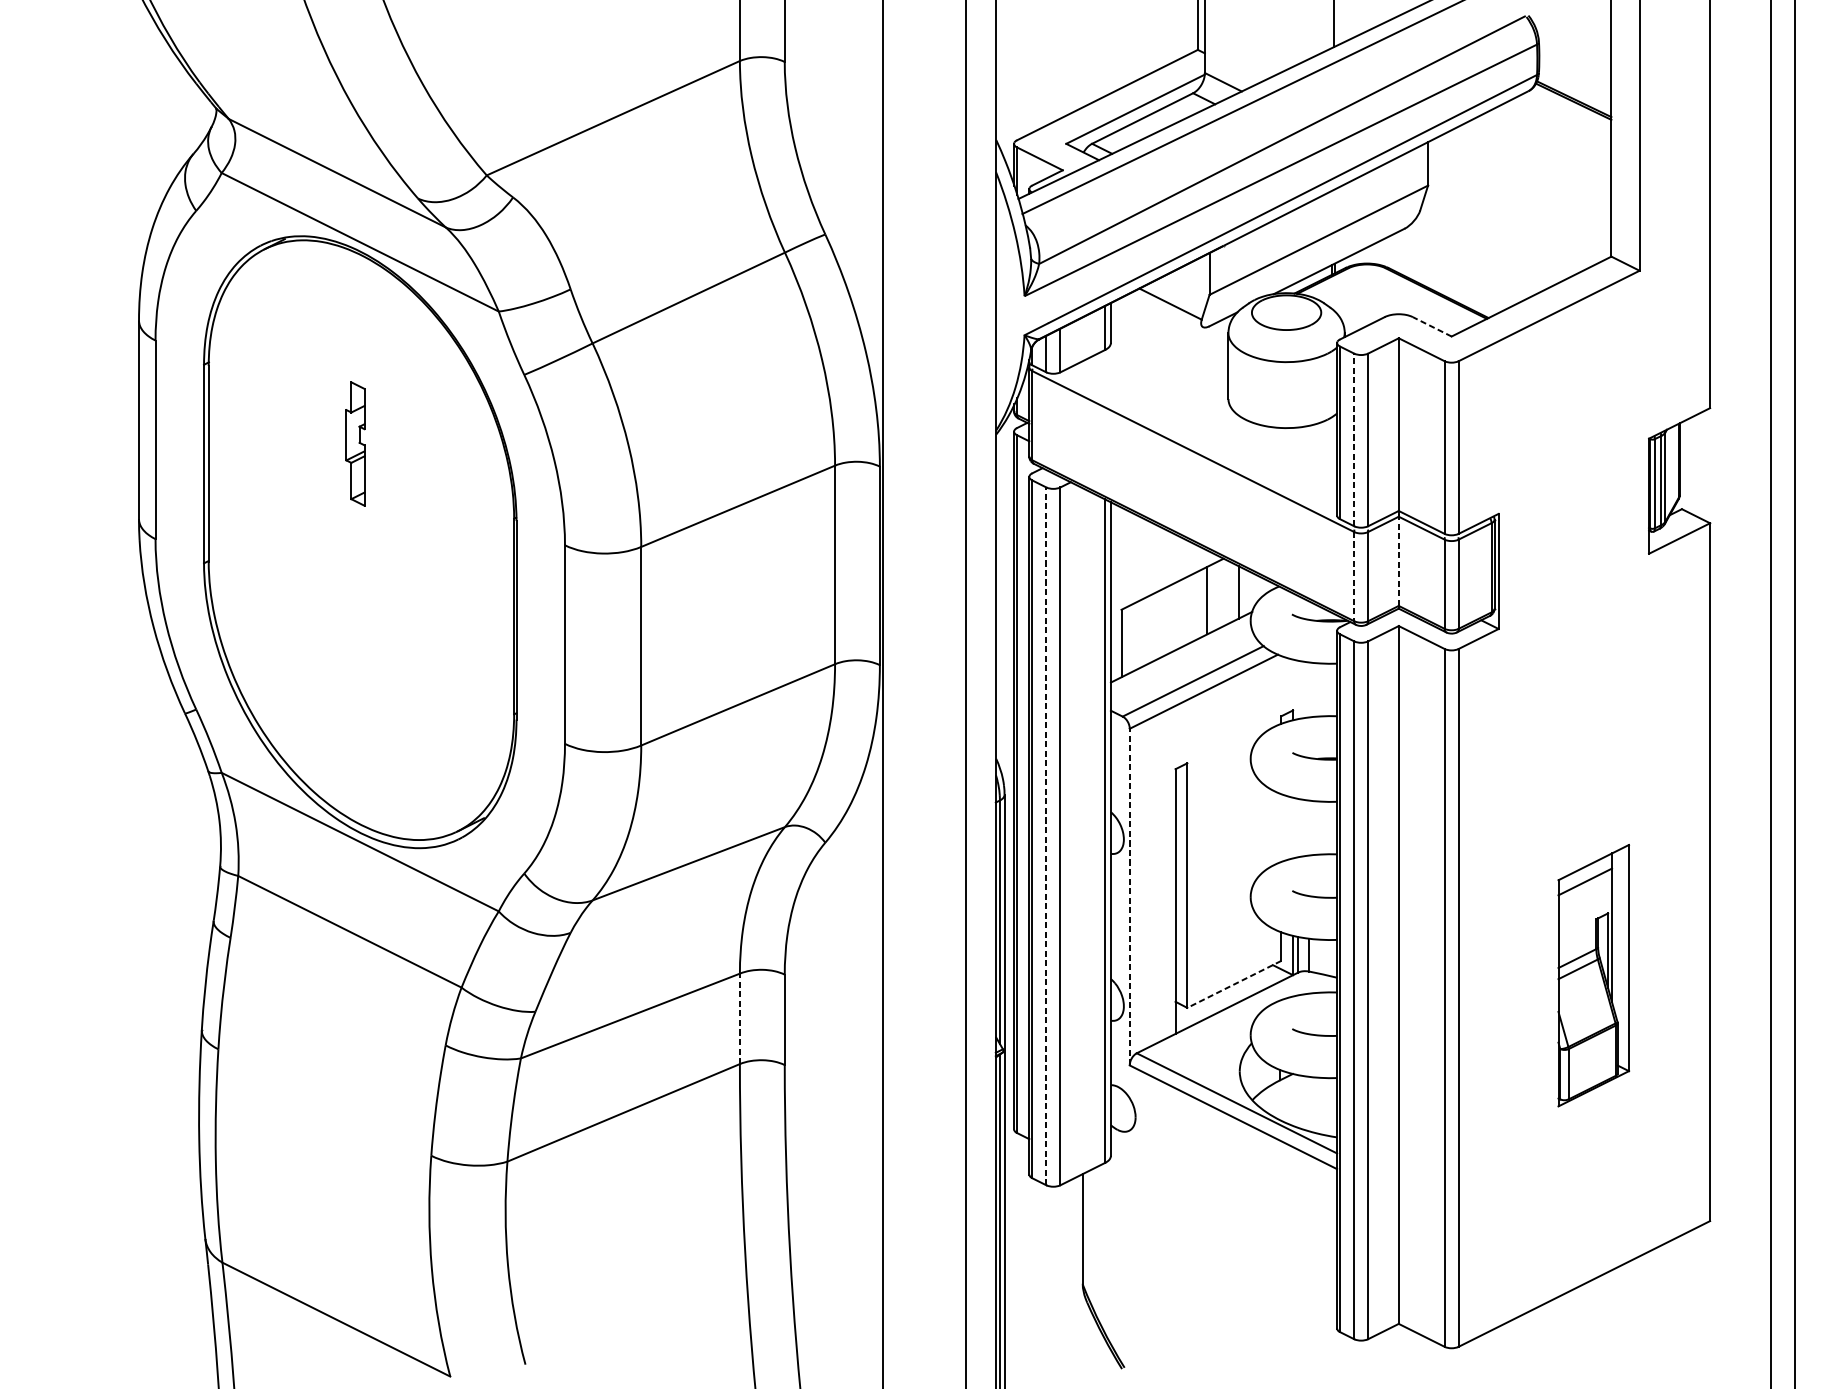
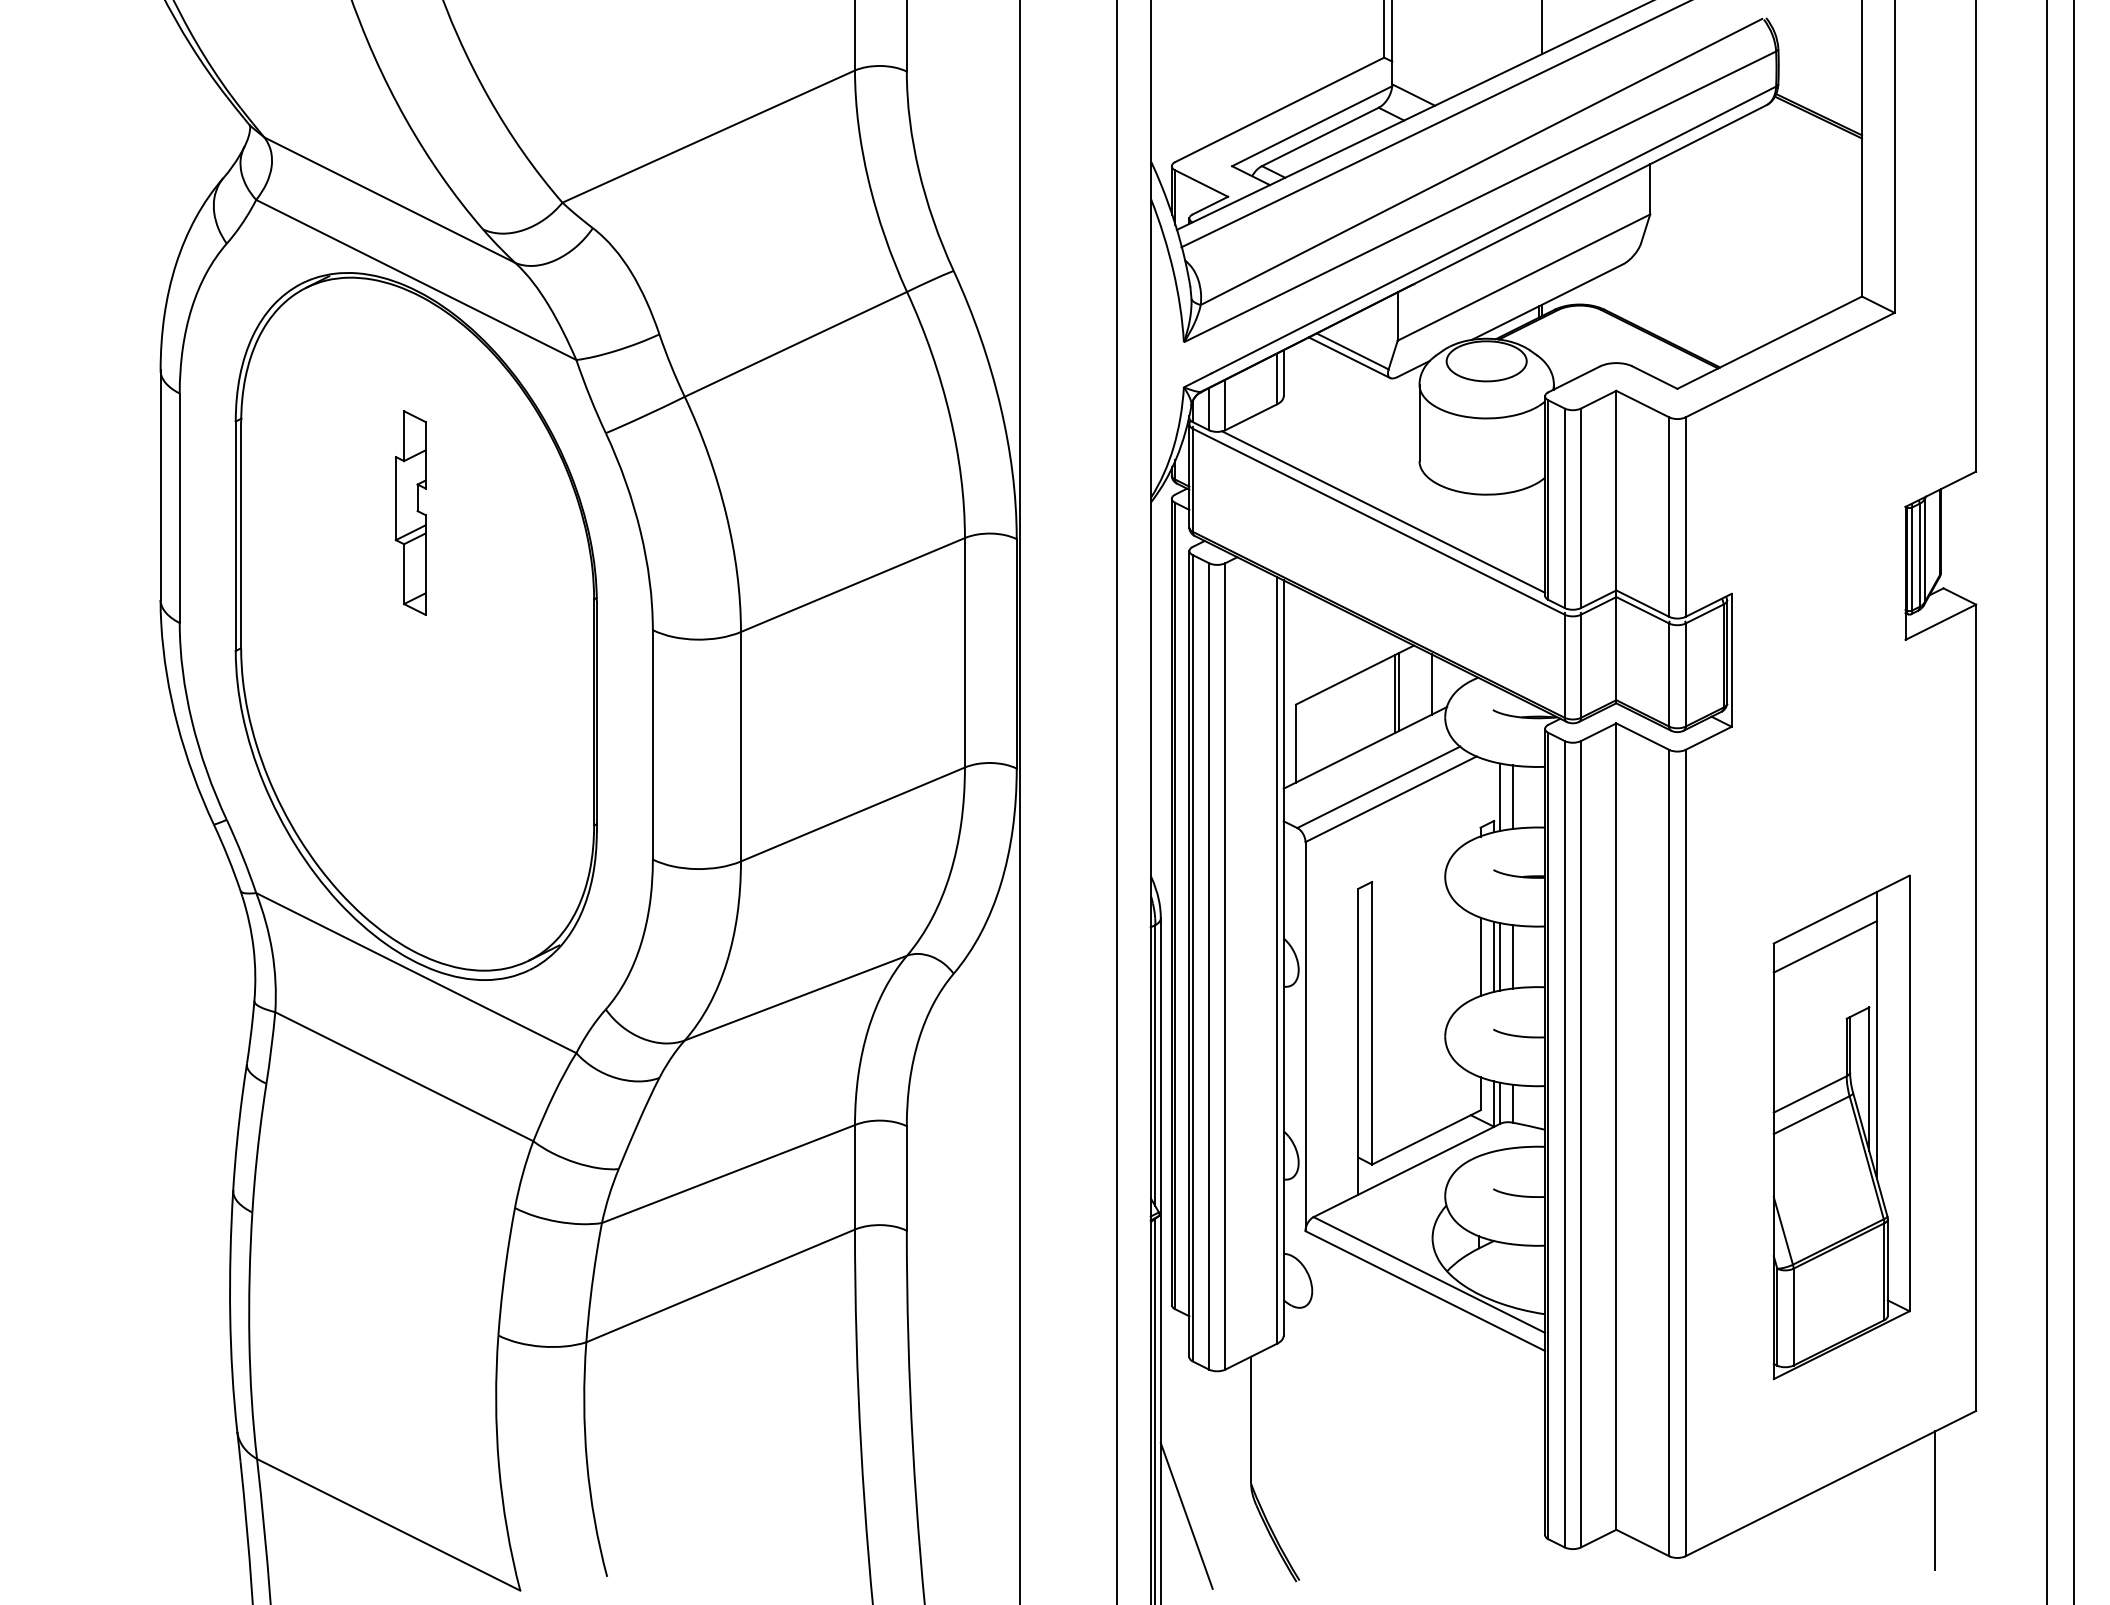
line: (1167, 309) -> (1349, 357), added
line: (1431, 326) -> (1654, 377), dashed -> solid
line: (1353, 440) -> (1564, 508), dashed -> solid
line: (1197, 442) -> (1383, 511), added
part: (355, 443) -> (410, 512), size x1.43
line: (1398, 561) -> (1616, 648), dashed -> solid
line: (1353, 576) -> (1564, 666), dashed -> solid
line: (1211, 599) -> (1399, 692), added
line: (1298, 690) -> (1500, 797), added
line: (1308, 690) -> (1512, 797), added
line: (1281, 827) -> (1480, 956), added
line: (1293, 827) -> (1494, 956), added
line: (1298, 827) -> (1500, 956), added
line: (1308, 827) -> (1512, 956), added
line: (1046, 835) -> (1209, 965), dashed -> solid
line: (1129, 897) -> (1305, 1036), dashed -> solid
part: (1593, 975) -> (1841, 1127), size x1.67
line: (1234, 984) -> (1426, 1137), dashed -> solid
line: (739, 1018) -> (854, 1176), dashed -> solid
line: (1674, 1298) -> (1935, 1500), added
line: (1026, 1311) -> (1186, 1515), added

